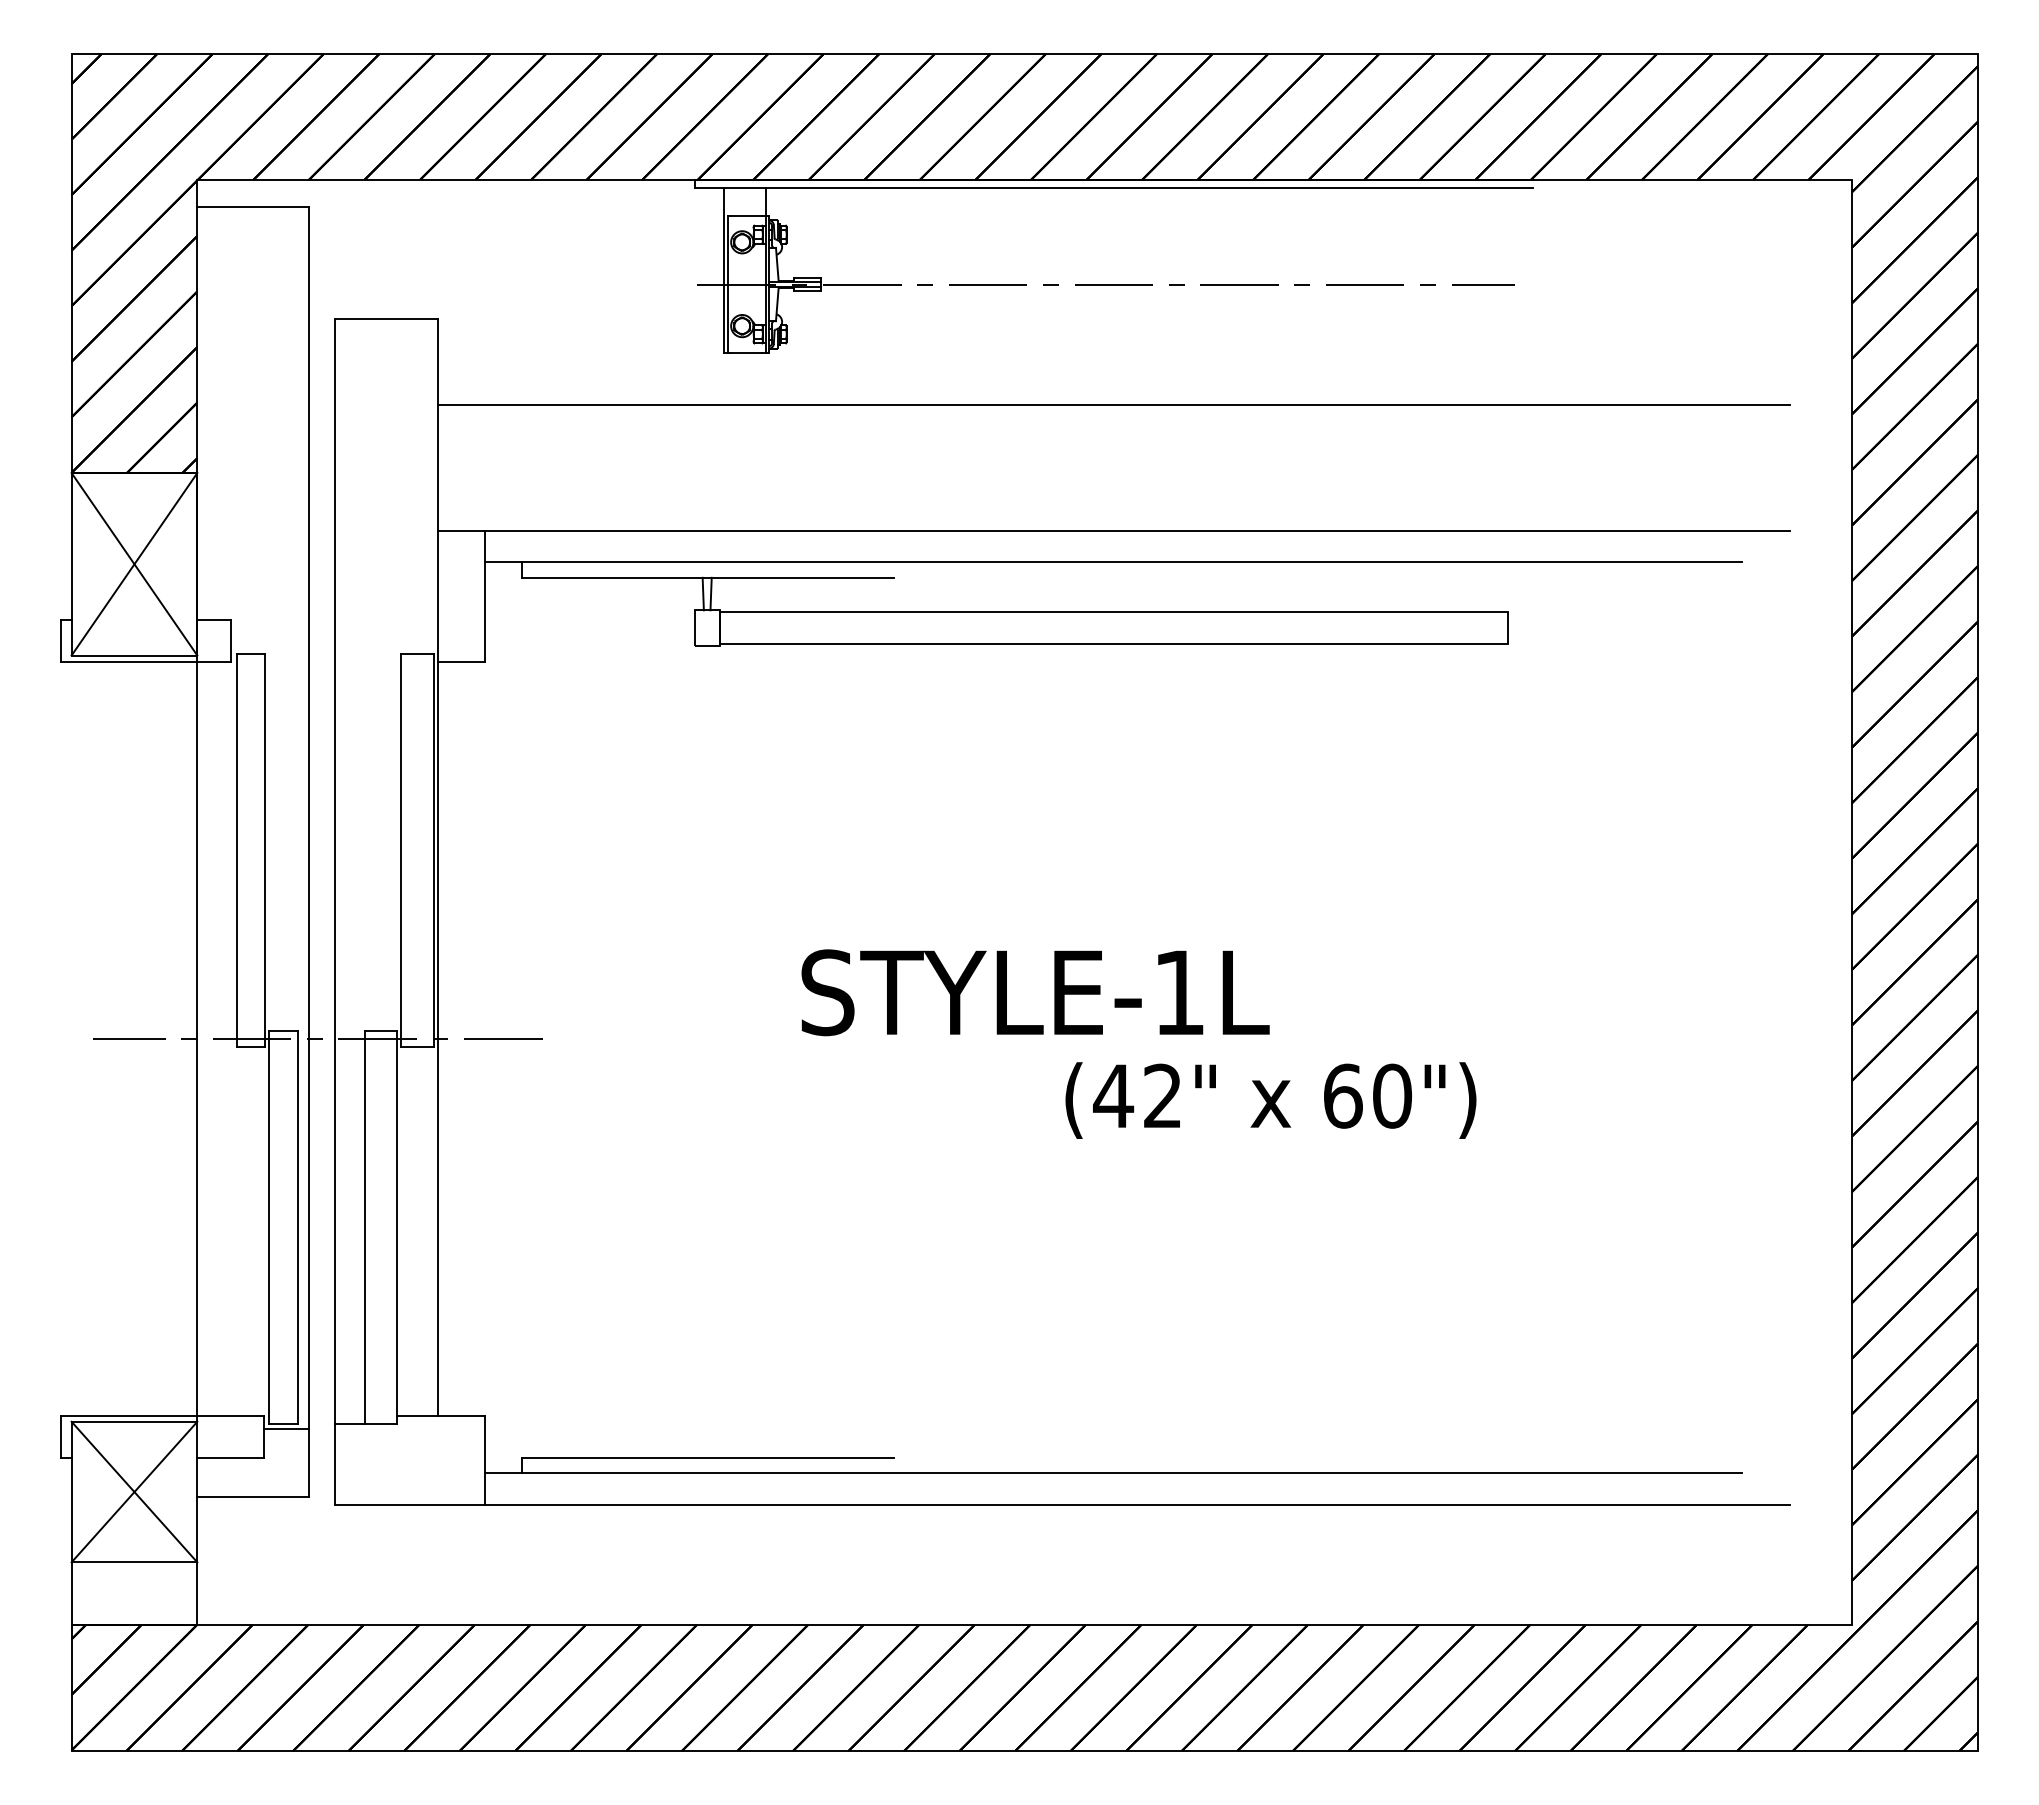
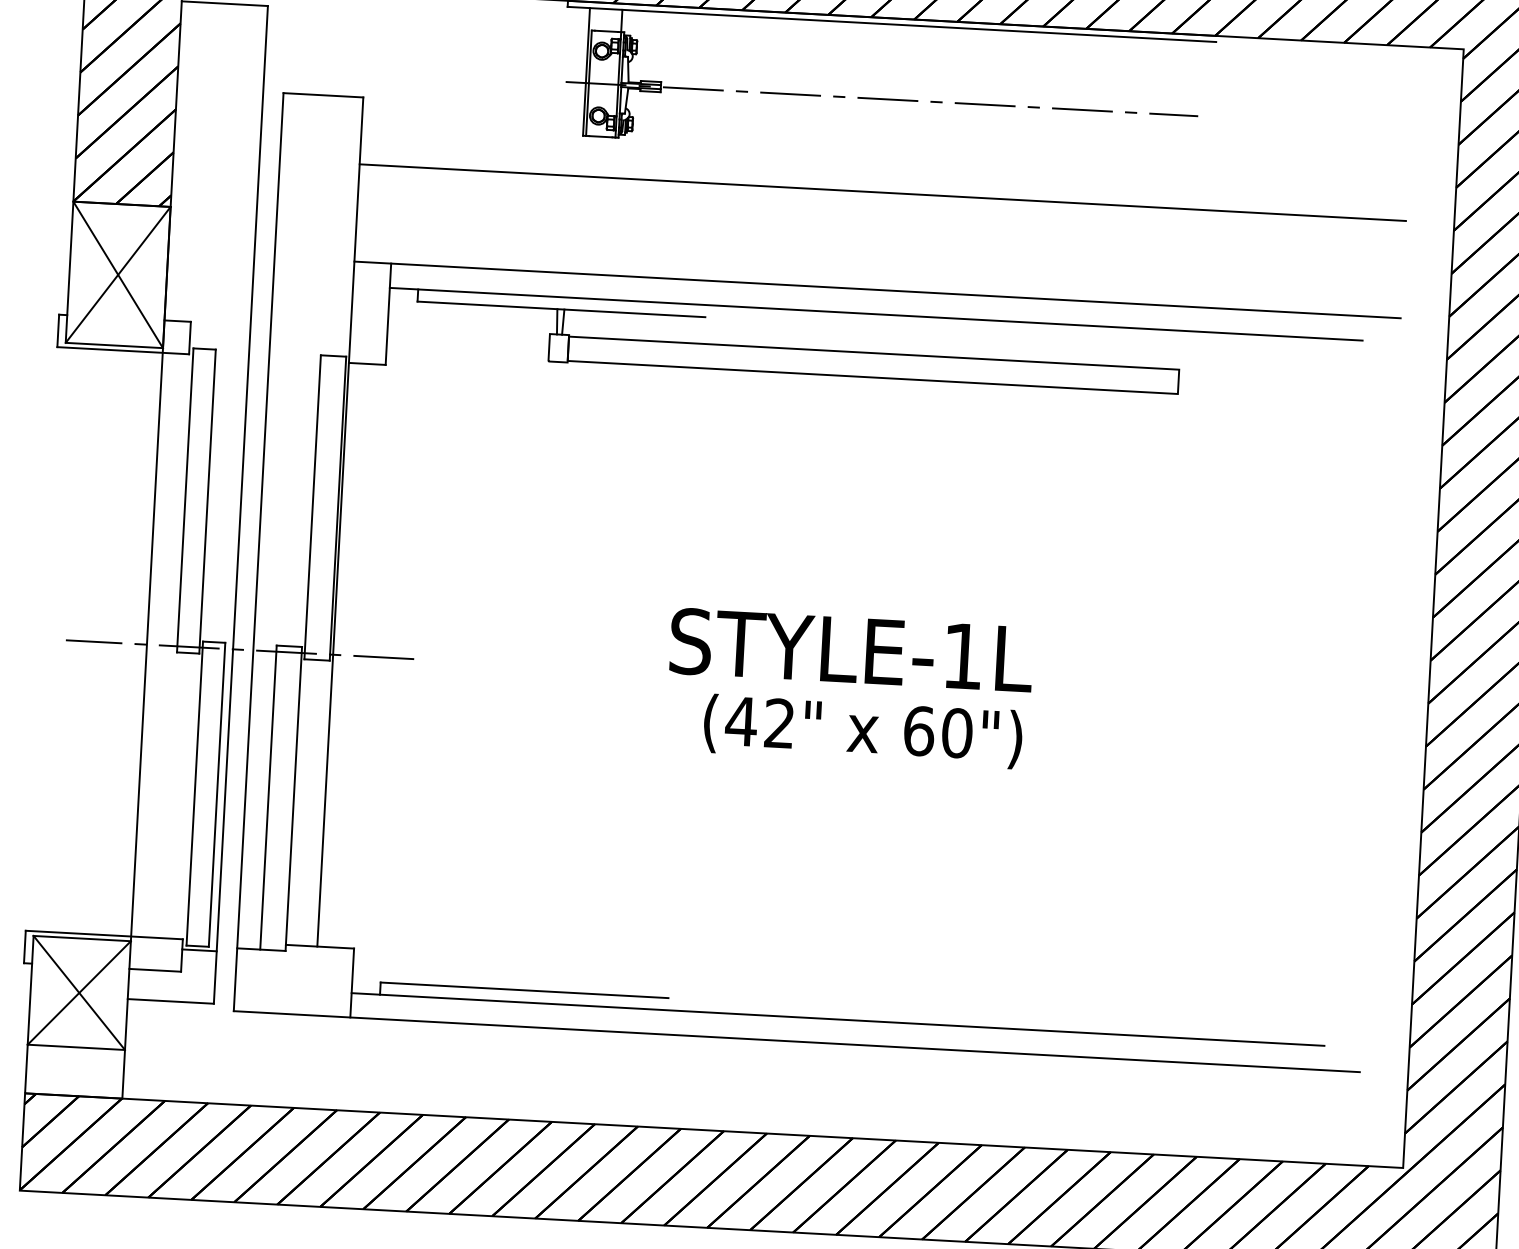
text: (1035, 992) -> (851, 650), moved
text: (1270, 1100) -> (862, 731), moved

